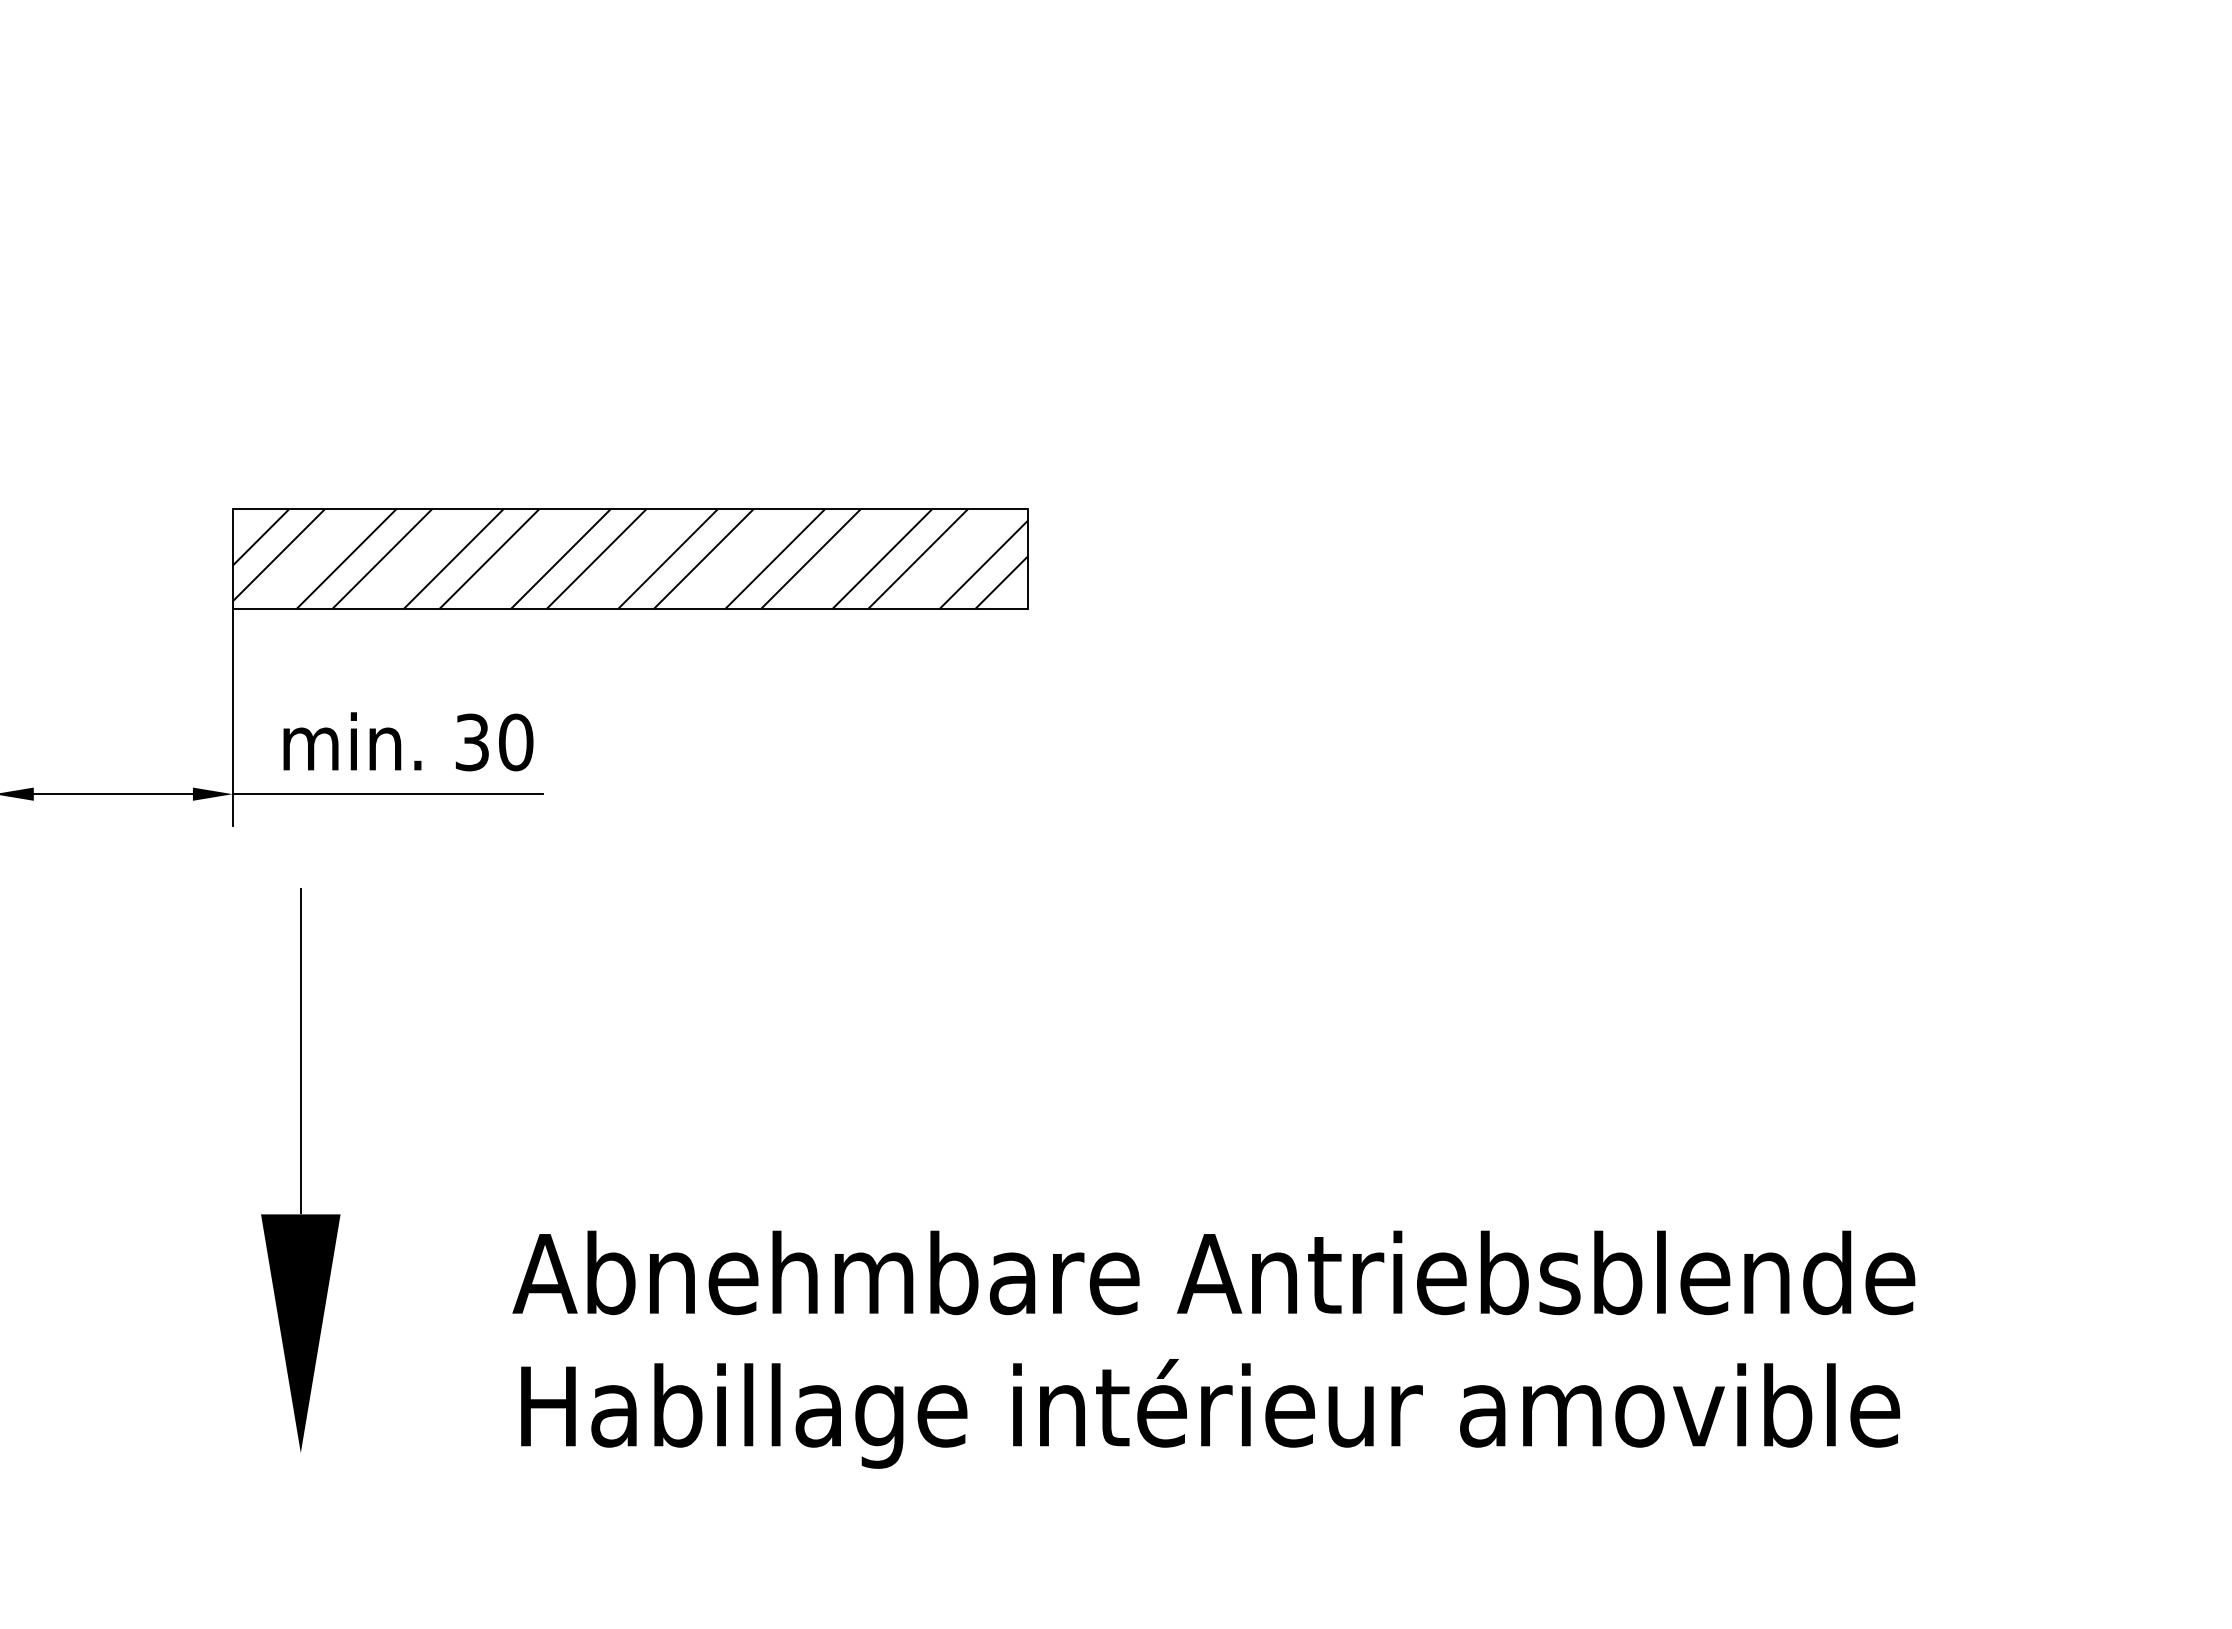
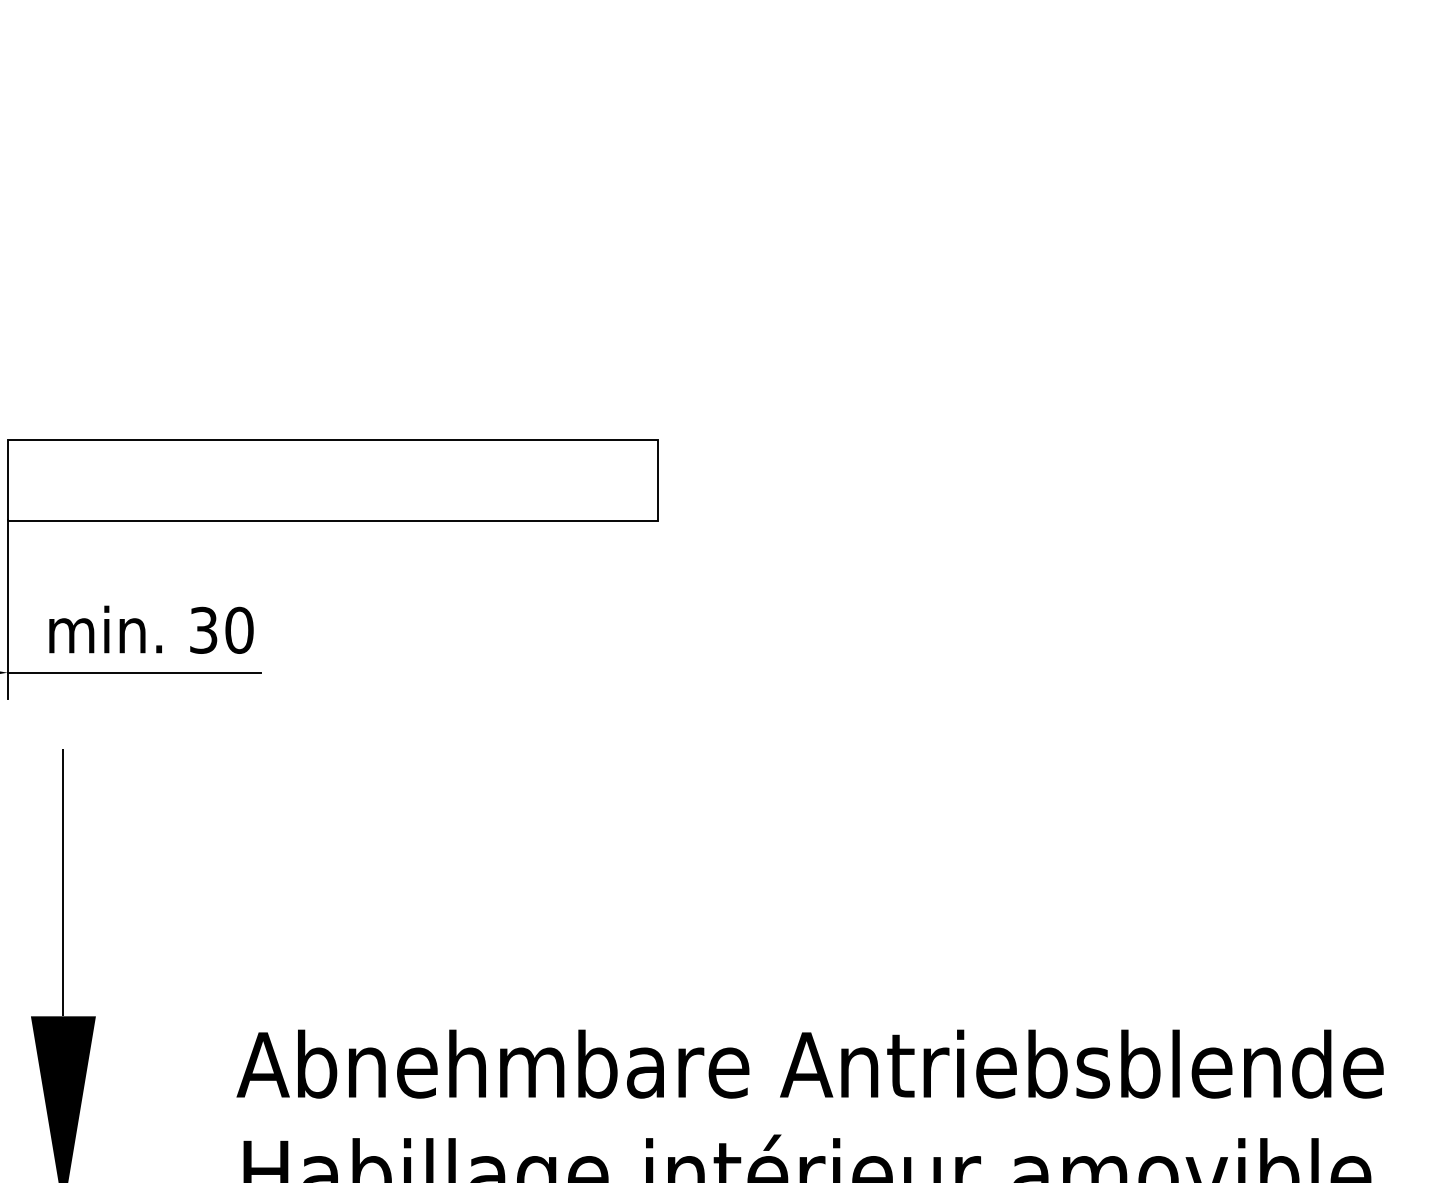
hatch: (630, 558) -> (333, 479), removed

